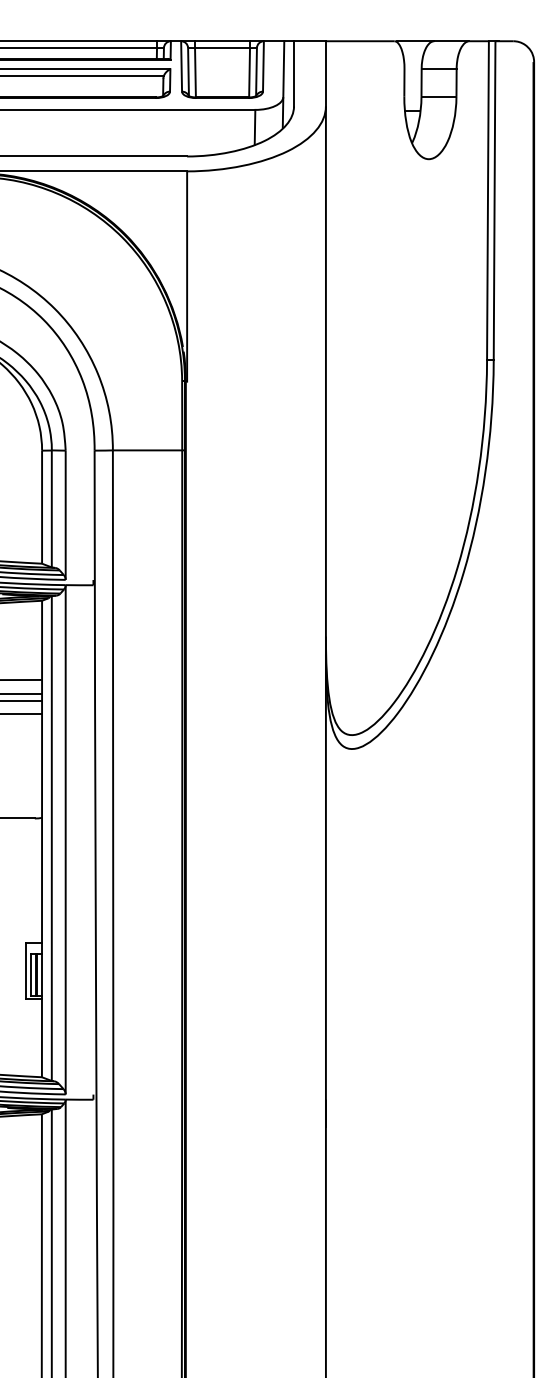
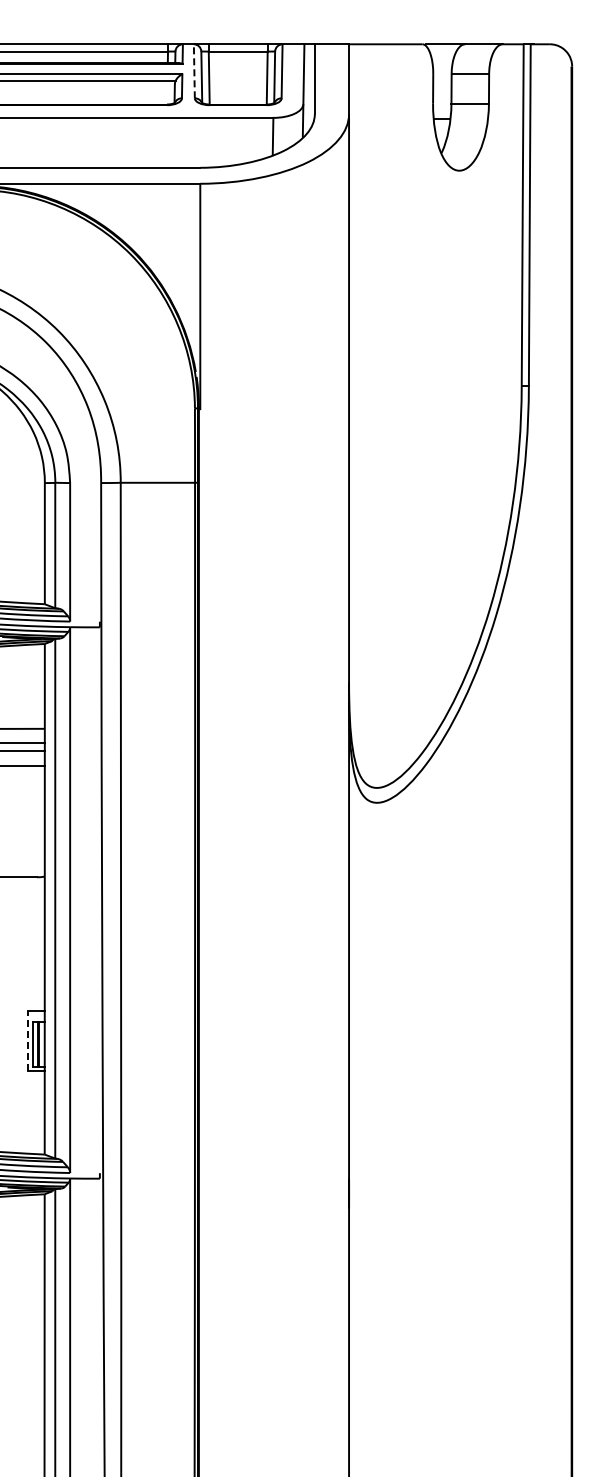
line: (181, 65) -> (194, 70), solid -> dashed
line: (26, 970) -> (28, 1040), solid -> dashed

